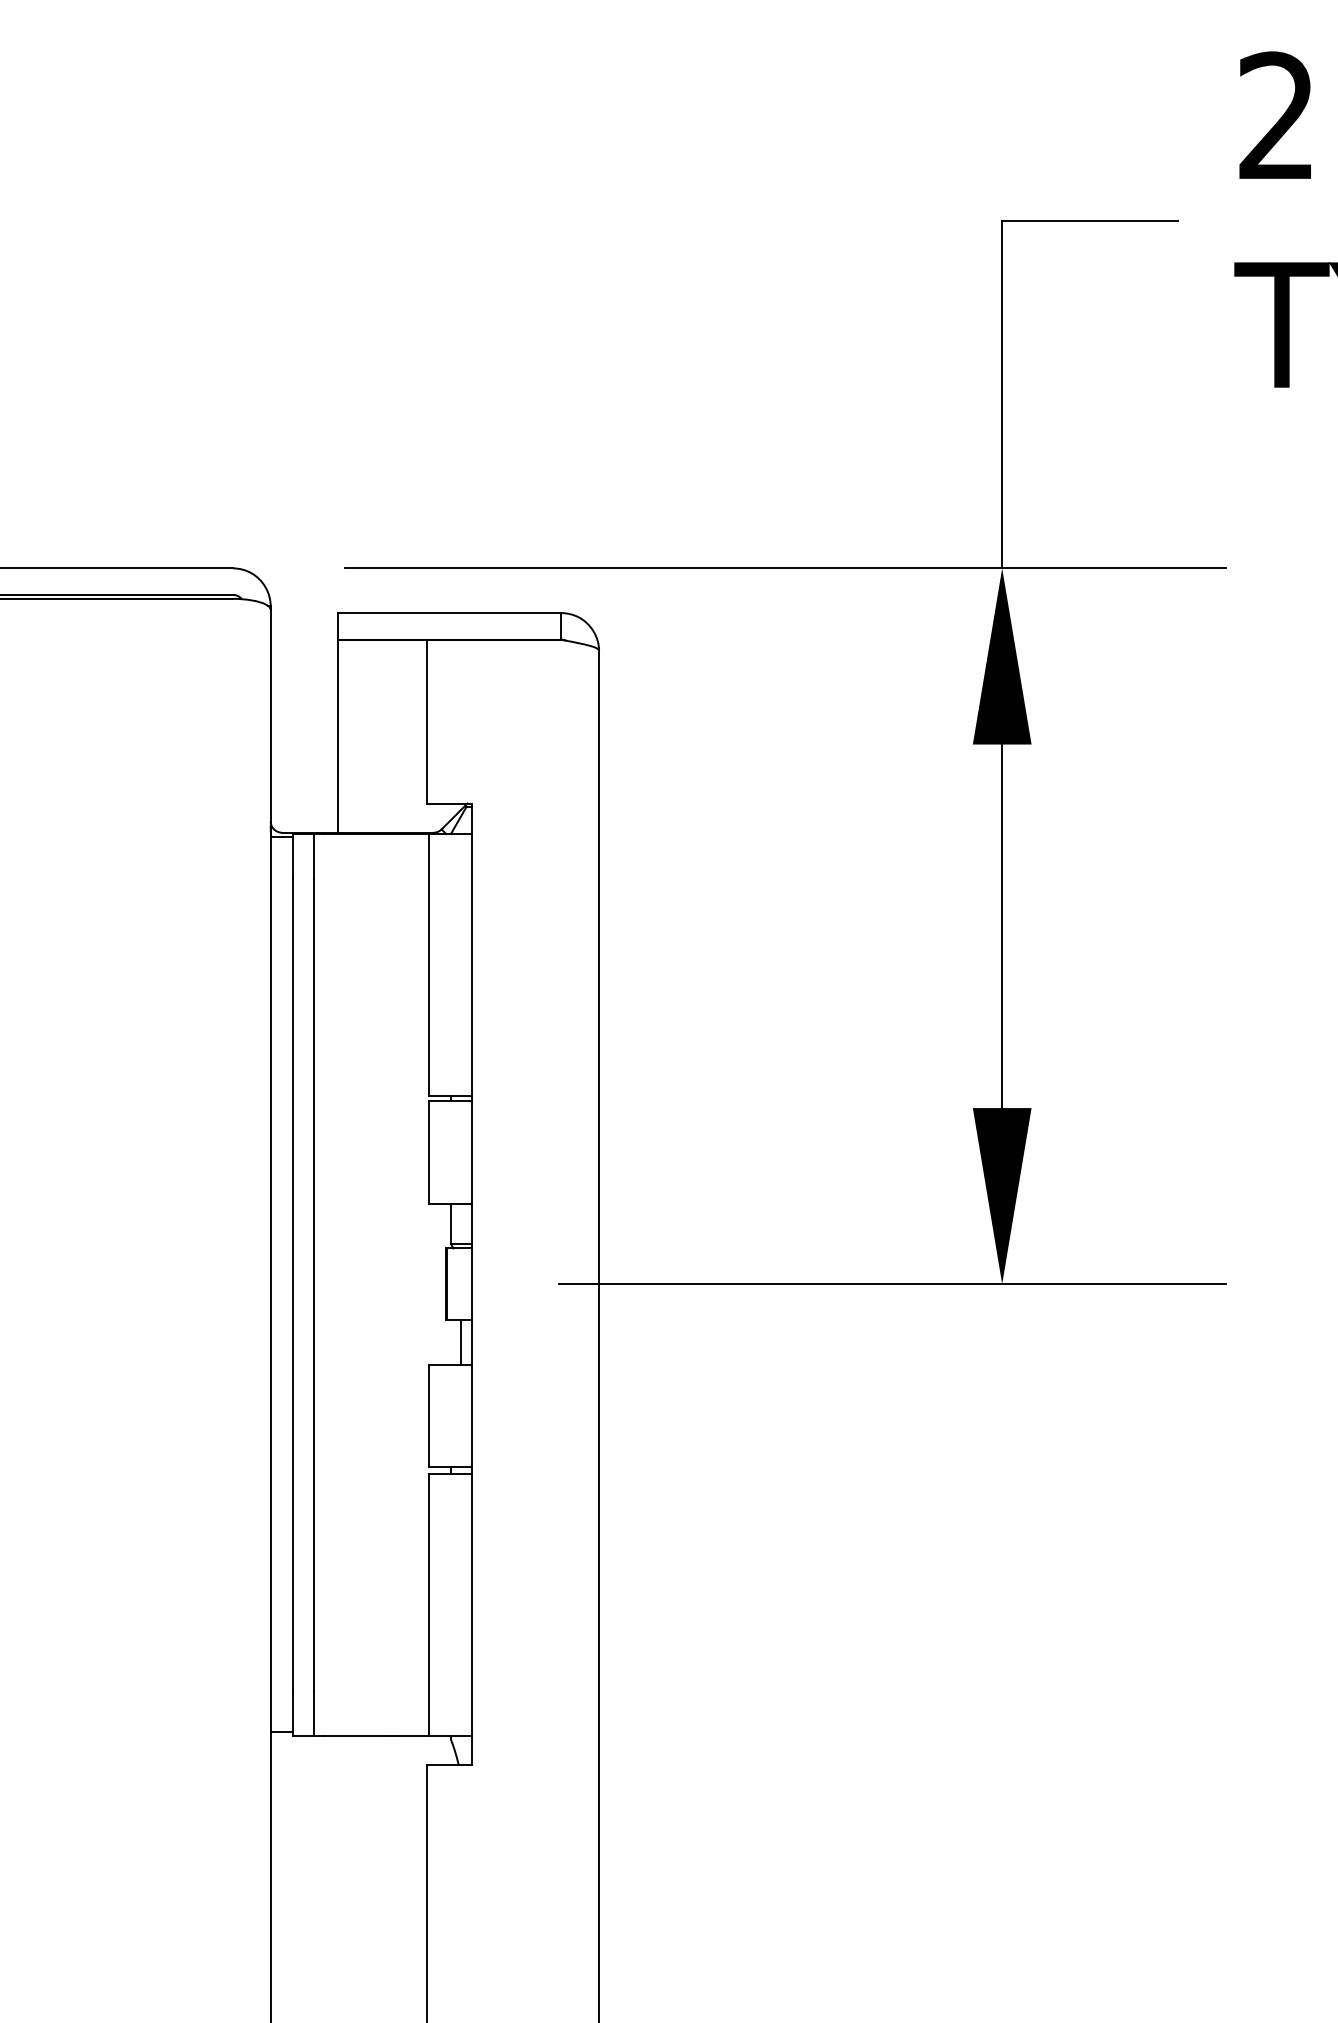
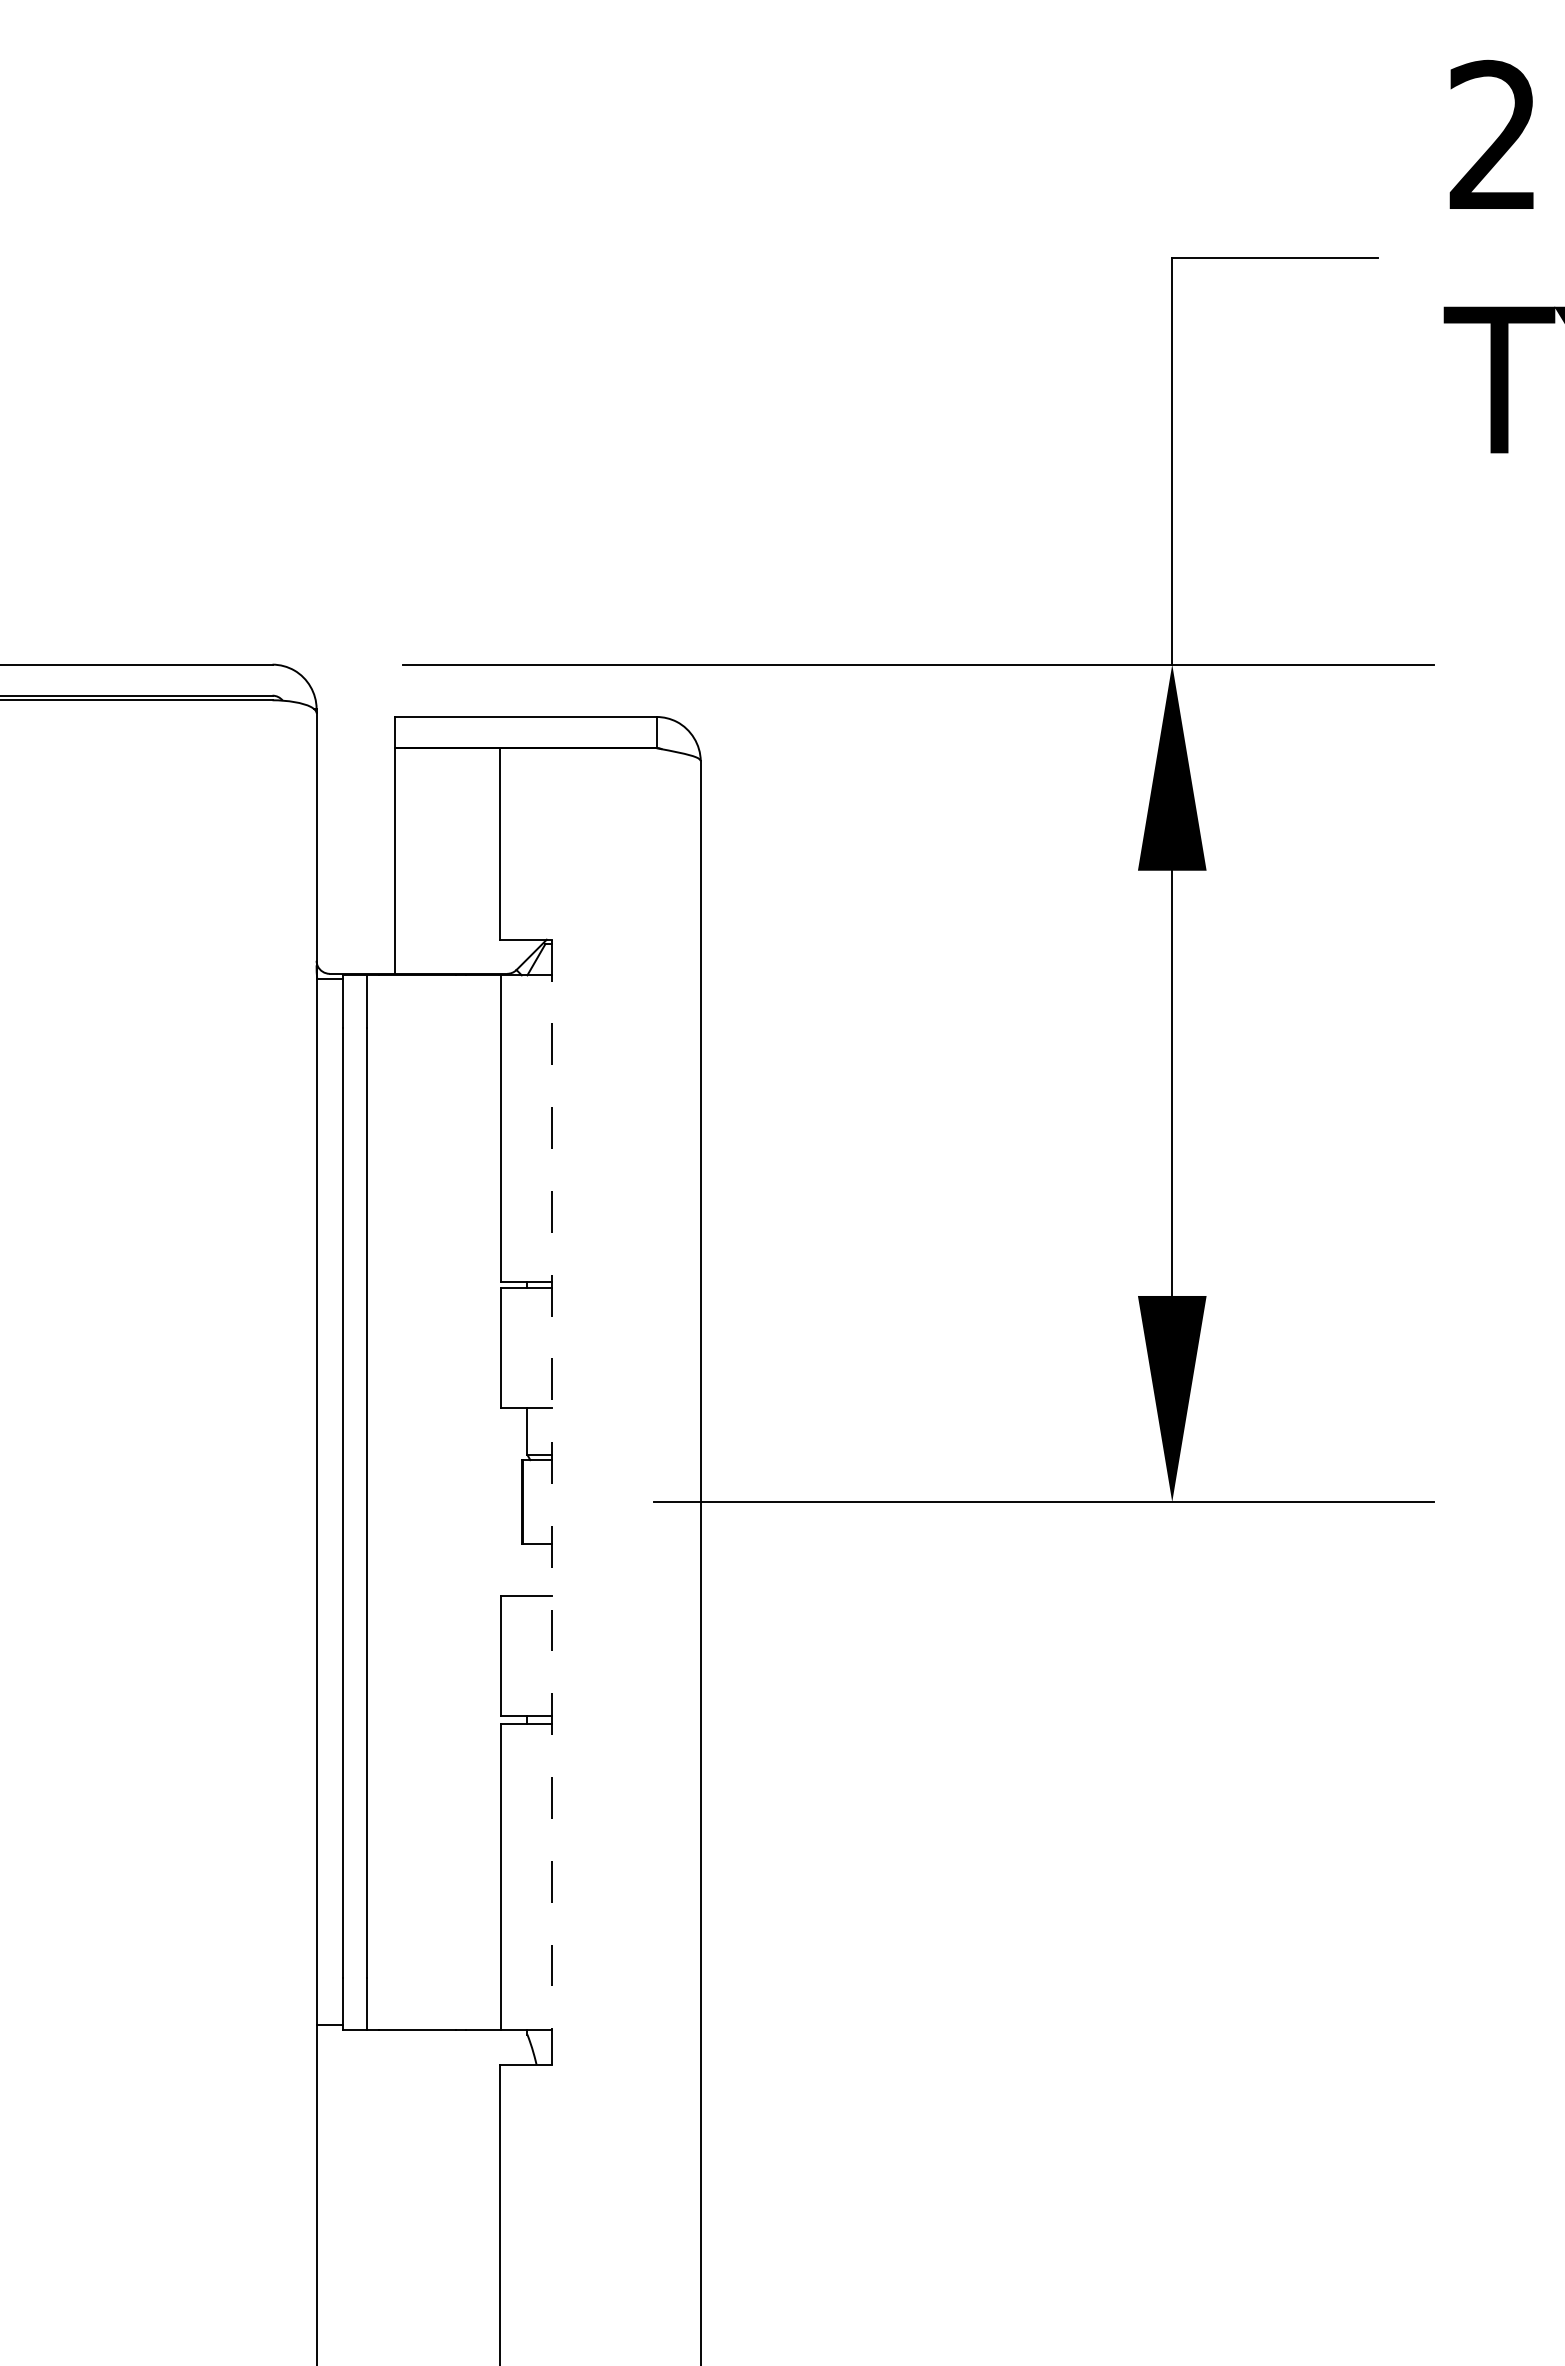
line: (472, 1284) -> (552, 1502), solid -> dashed
line: (460, 1341) -> (538, 1569), removed

